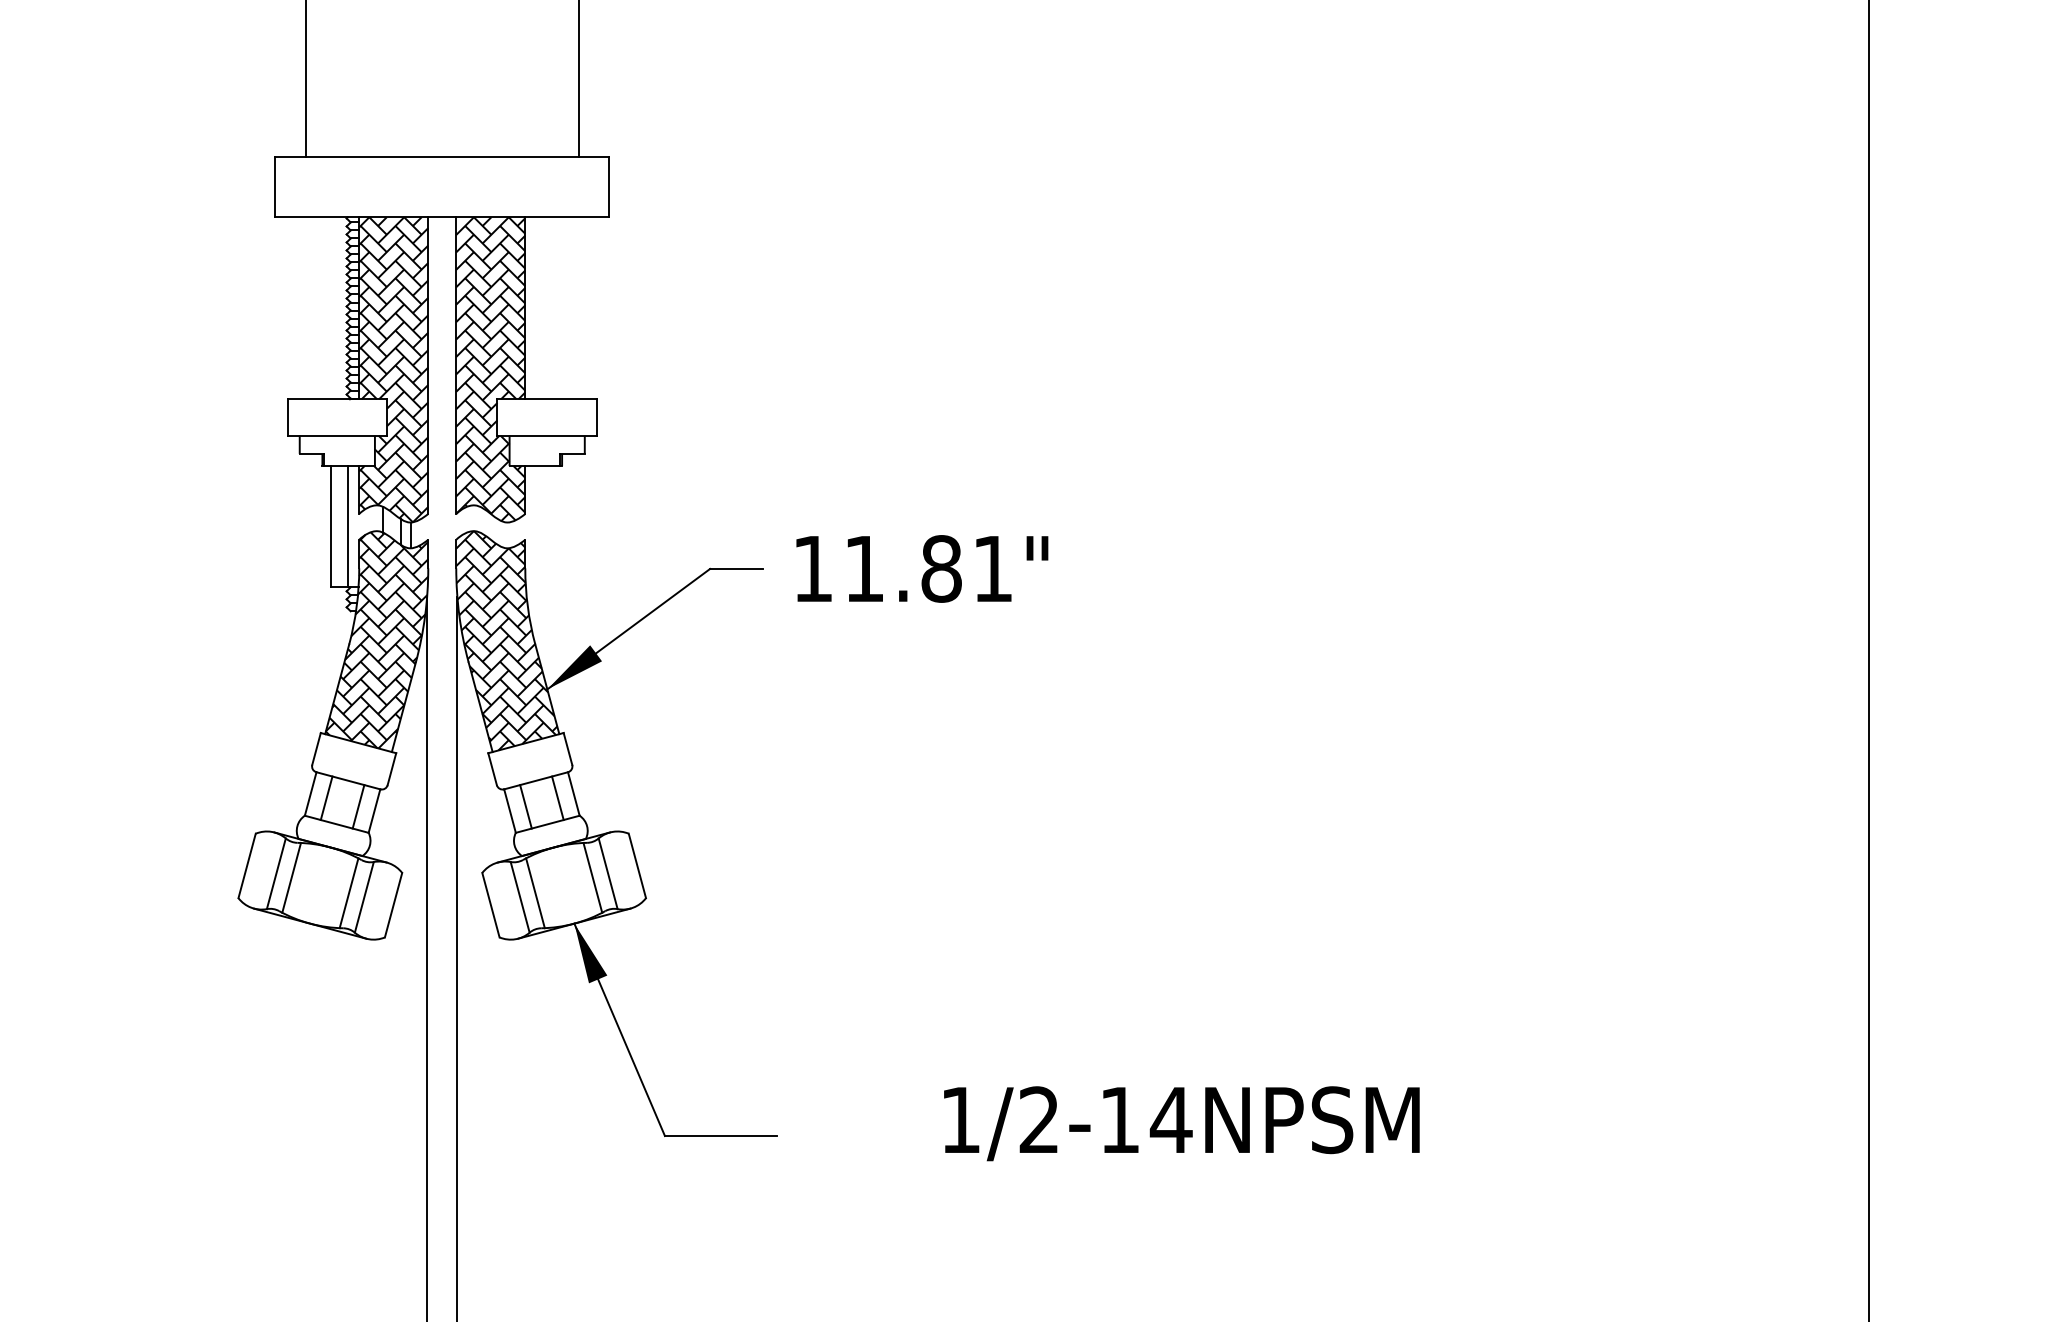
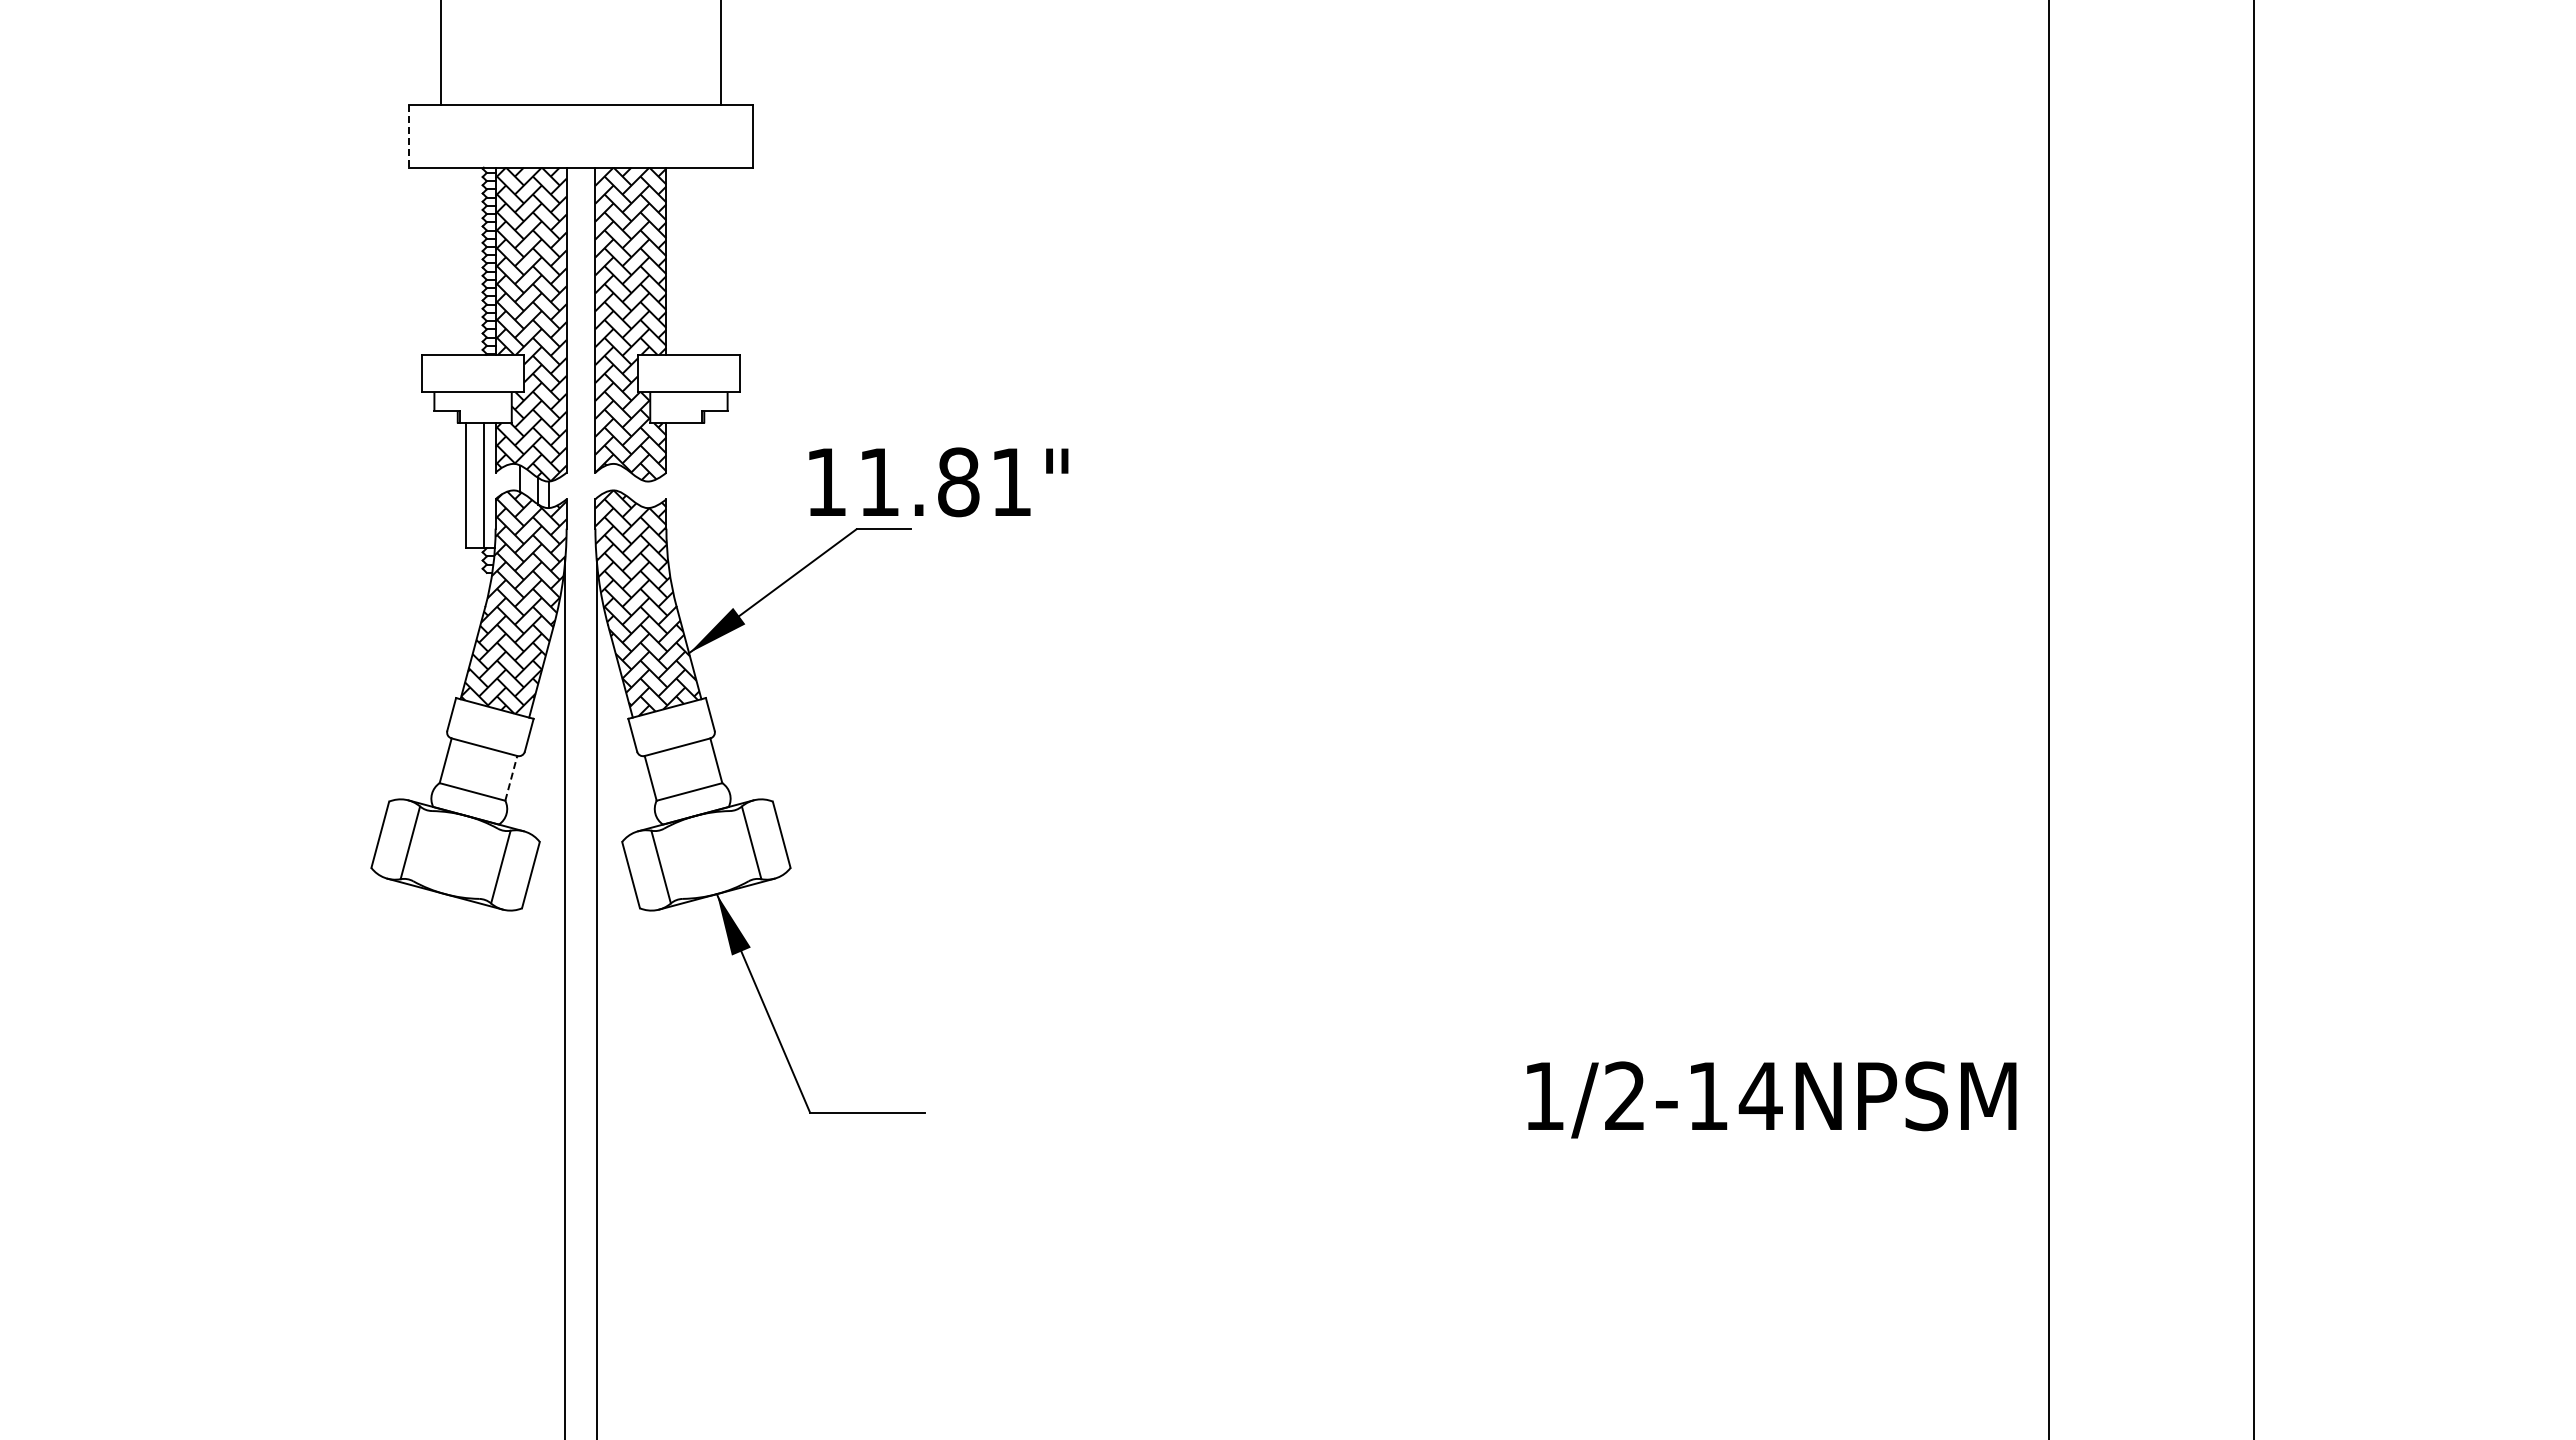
line: (275, 187) -> (409, 136), solid -> dashed
text: (922, 569) -> (938, 482), moved
line: (327, 797) -> (462, 764), removed
line: (557, 797) -> (699, 764), removed
line: (358, 806) -> (494, 773), removed
line: (526, 806) -> (667, 773), removed
line: (374, 810) -> (511, 777), solid -> dashed
line: (291, 878) -> (425, 847), removed
line: (592, 878) -> (735, 847), removed
line: (348, 892) -> (484, 862), removed
line: (535, 892) -> (676, 862), removed
text: (1181, 1123) -> (1771, 1099), moved

